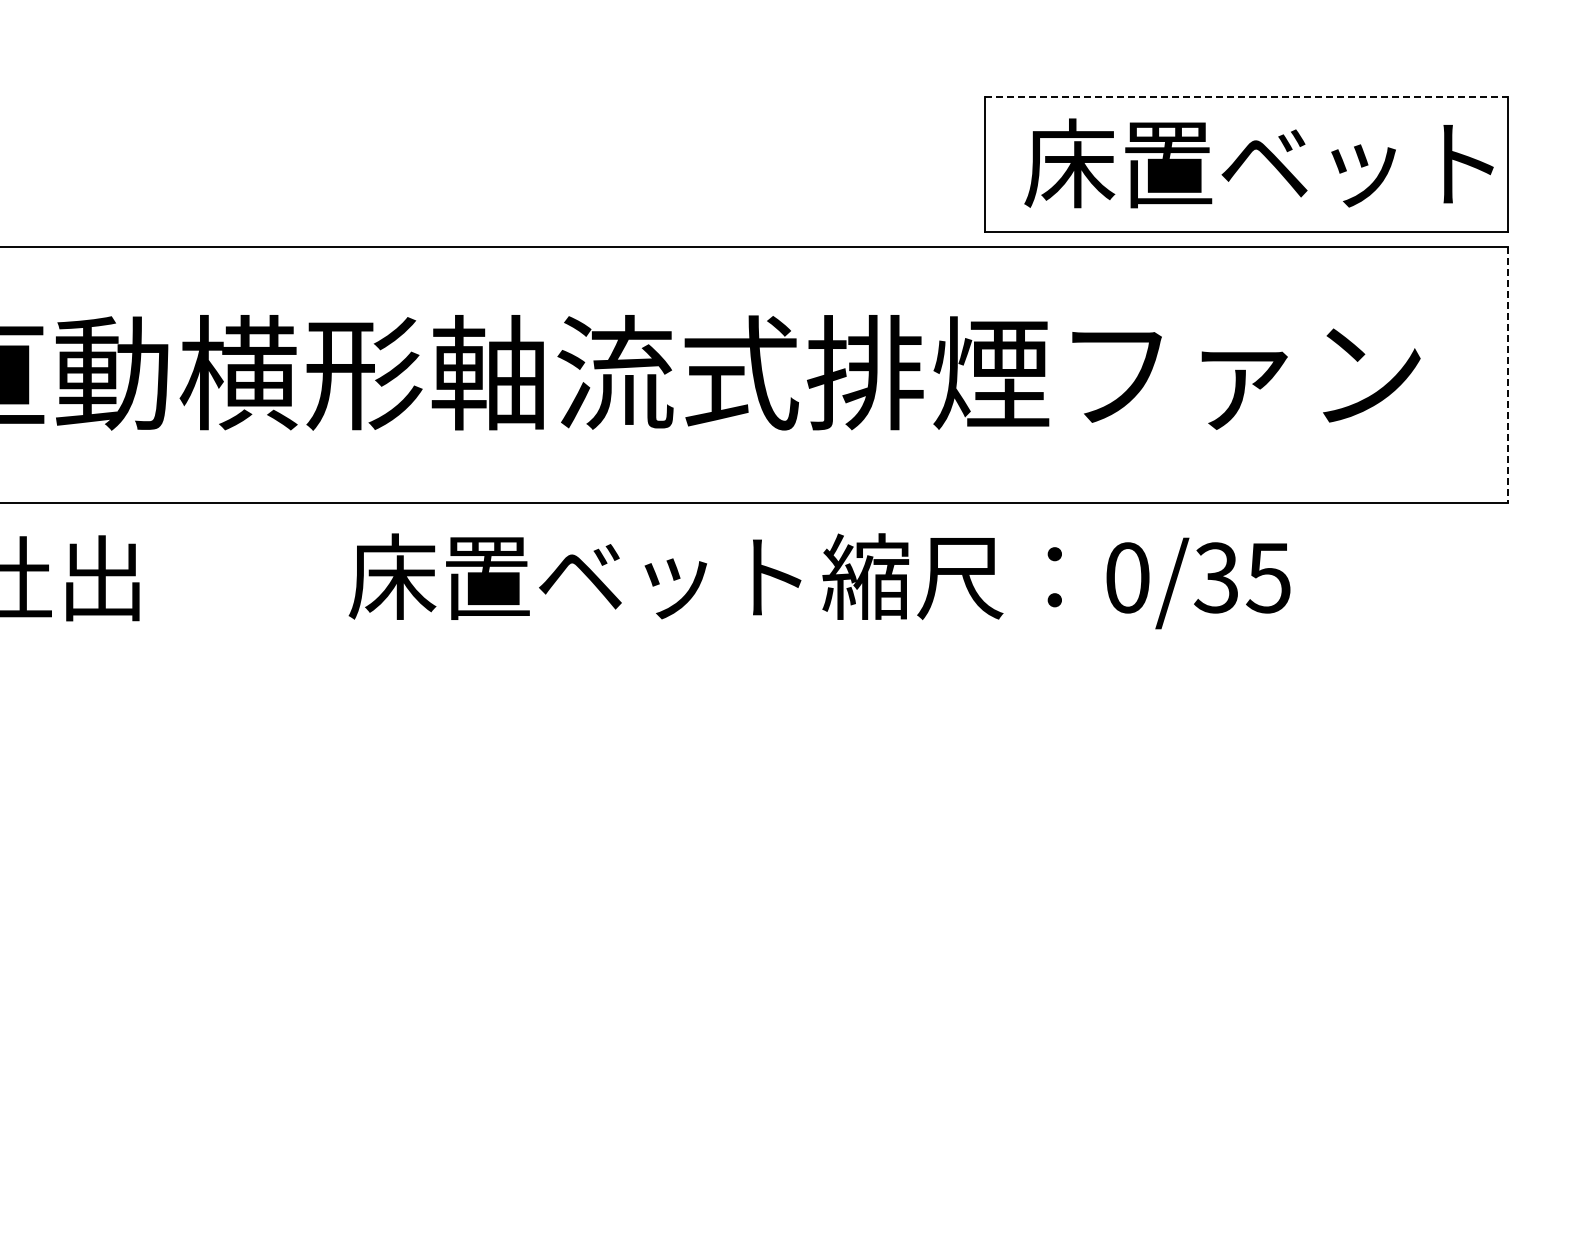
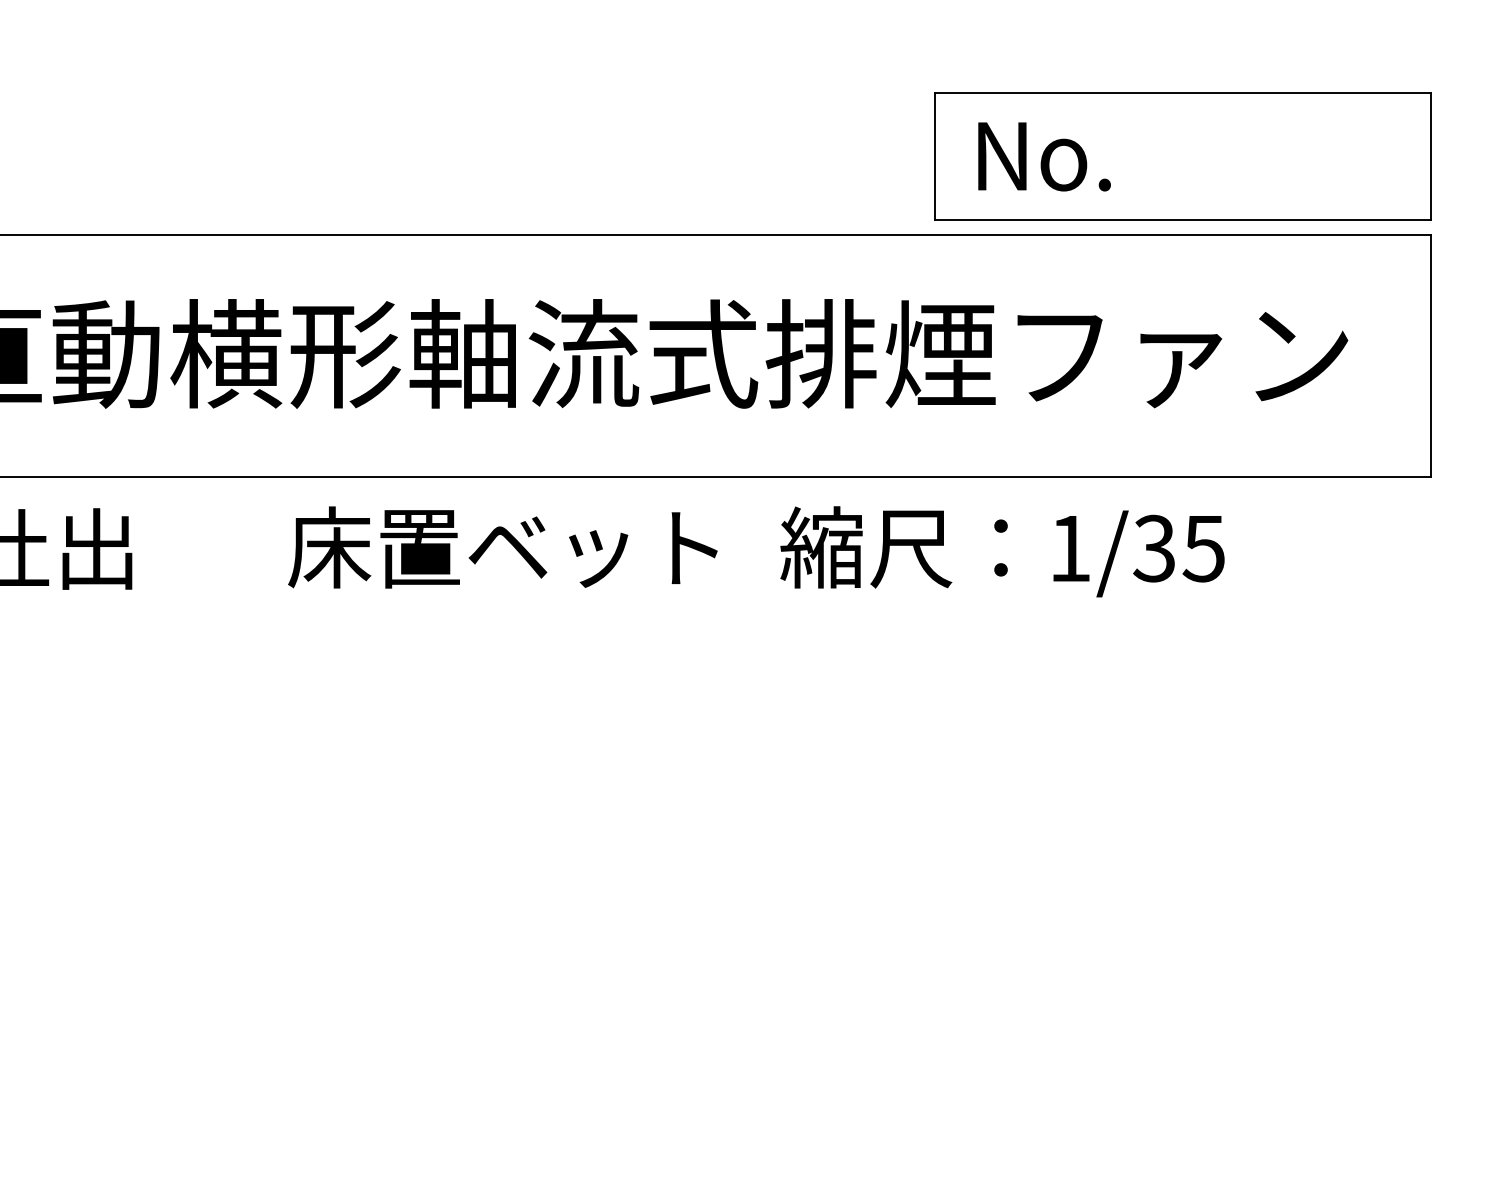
line: (1246, 97) -> (1182, 92), dashed -> solid
text: (1258, 163) -> (1194, 155), 床置ベット -> No.
line: (1507, 374) -> (1430, 355), dashed -> solid
text: (574, 576) -> (502, 547), moved
text: (1127, 577) -> (1069, 548), 0/35 -> 1/35

